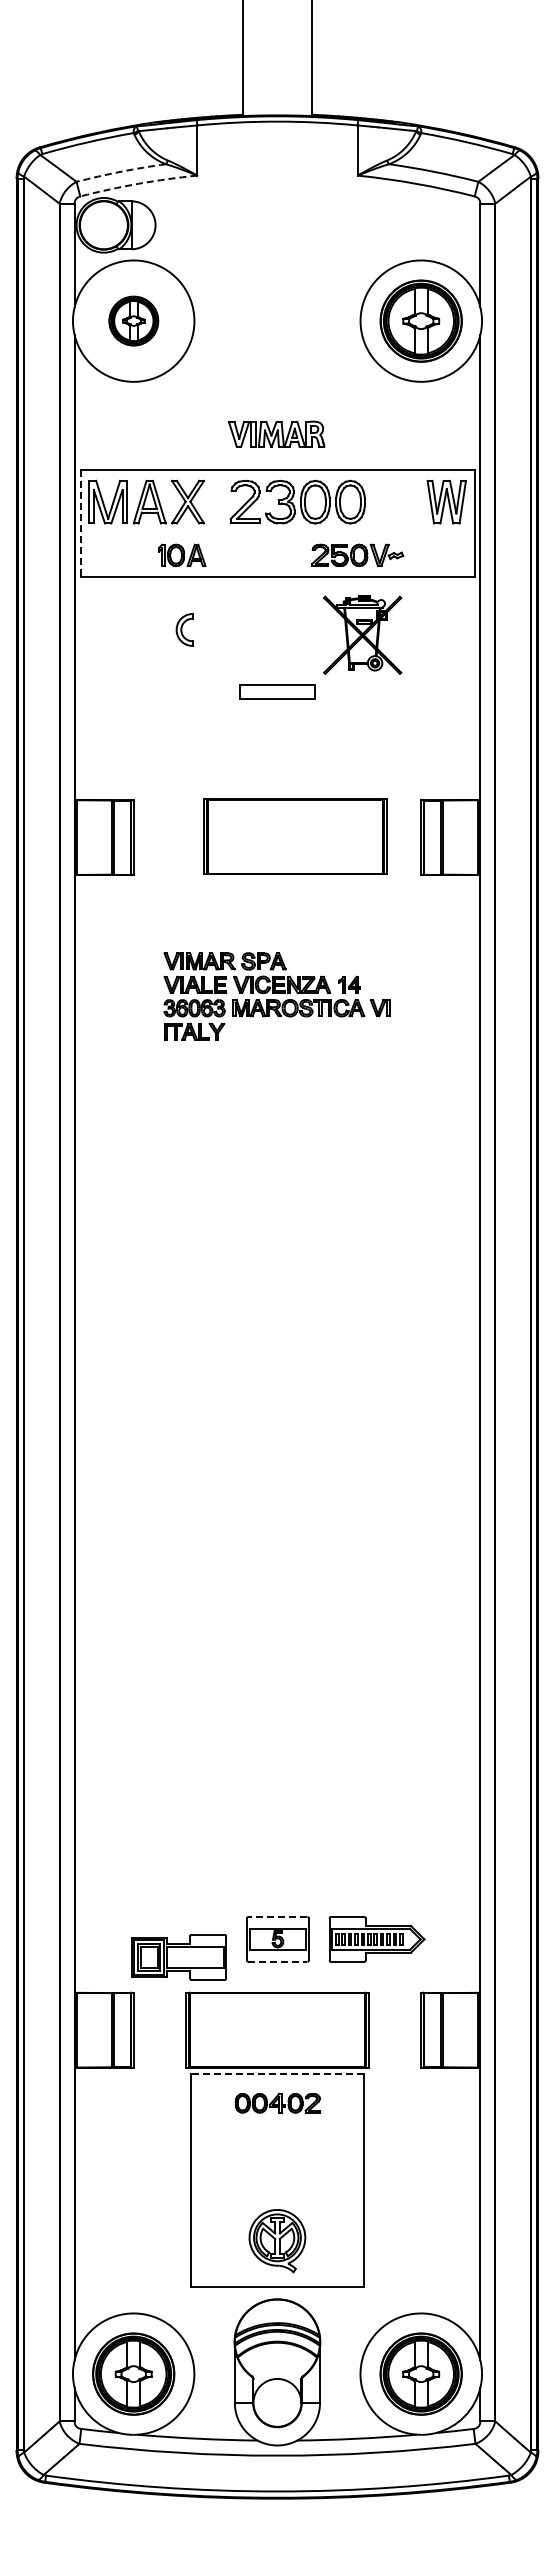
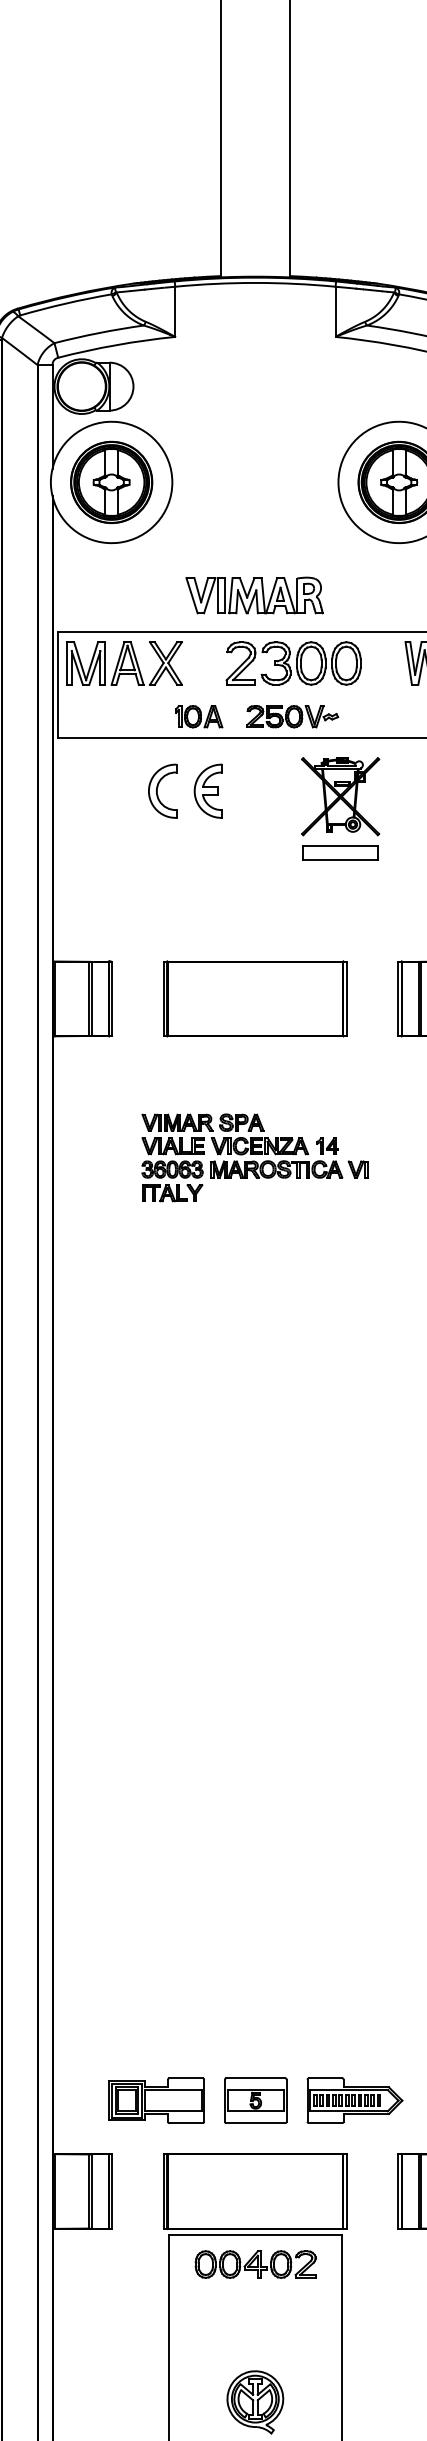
arc: (121, 171) -> (99, 332), dashed -> solid
arc: (138, 183) -> (116, 344), dashed -> solid
part: (133, 320) -> (111, 481), size x1.67
part: (276, 433) -> (254, 594), size x1.43
part: (297, 501) -> (293, 662), moved
line: (80, 523) -> (58, 684), dashed -> solid
part: (182, 555) -> (199, 716), moved
part: (357, 555) -> (292, 716), moved
part: (184, 629) -> (162, 790), size x1.67
part: (229, 629) -> (207, 790), added
part: (277, 691) -> (340, 852), moved
part: (295, 836) -> (255, 998), moved
line: (277, 1917) -> (255, 2078), dashed -> solid
part: (178, 1957) -> (156, 2100), moved
line: (277, 1961) -> (255, 2122), dashed -> solid
line: (276, 2073) -> (254, 2234), dashed -> solid
part: (277, 2103) -> (255, 2264), size x1.43

